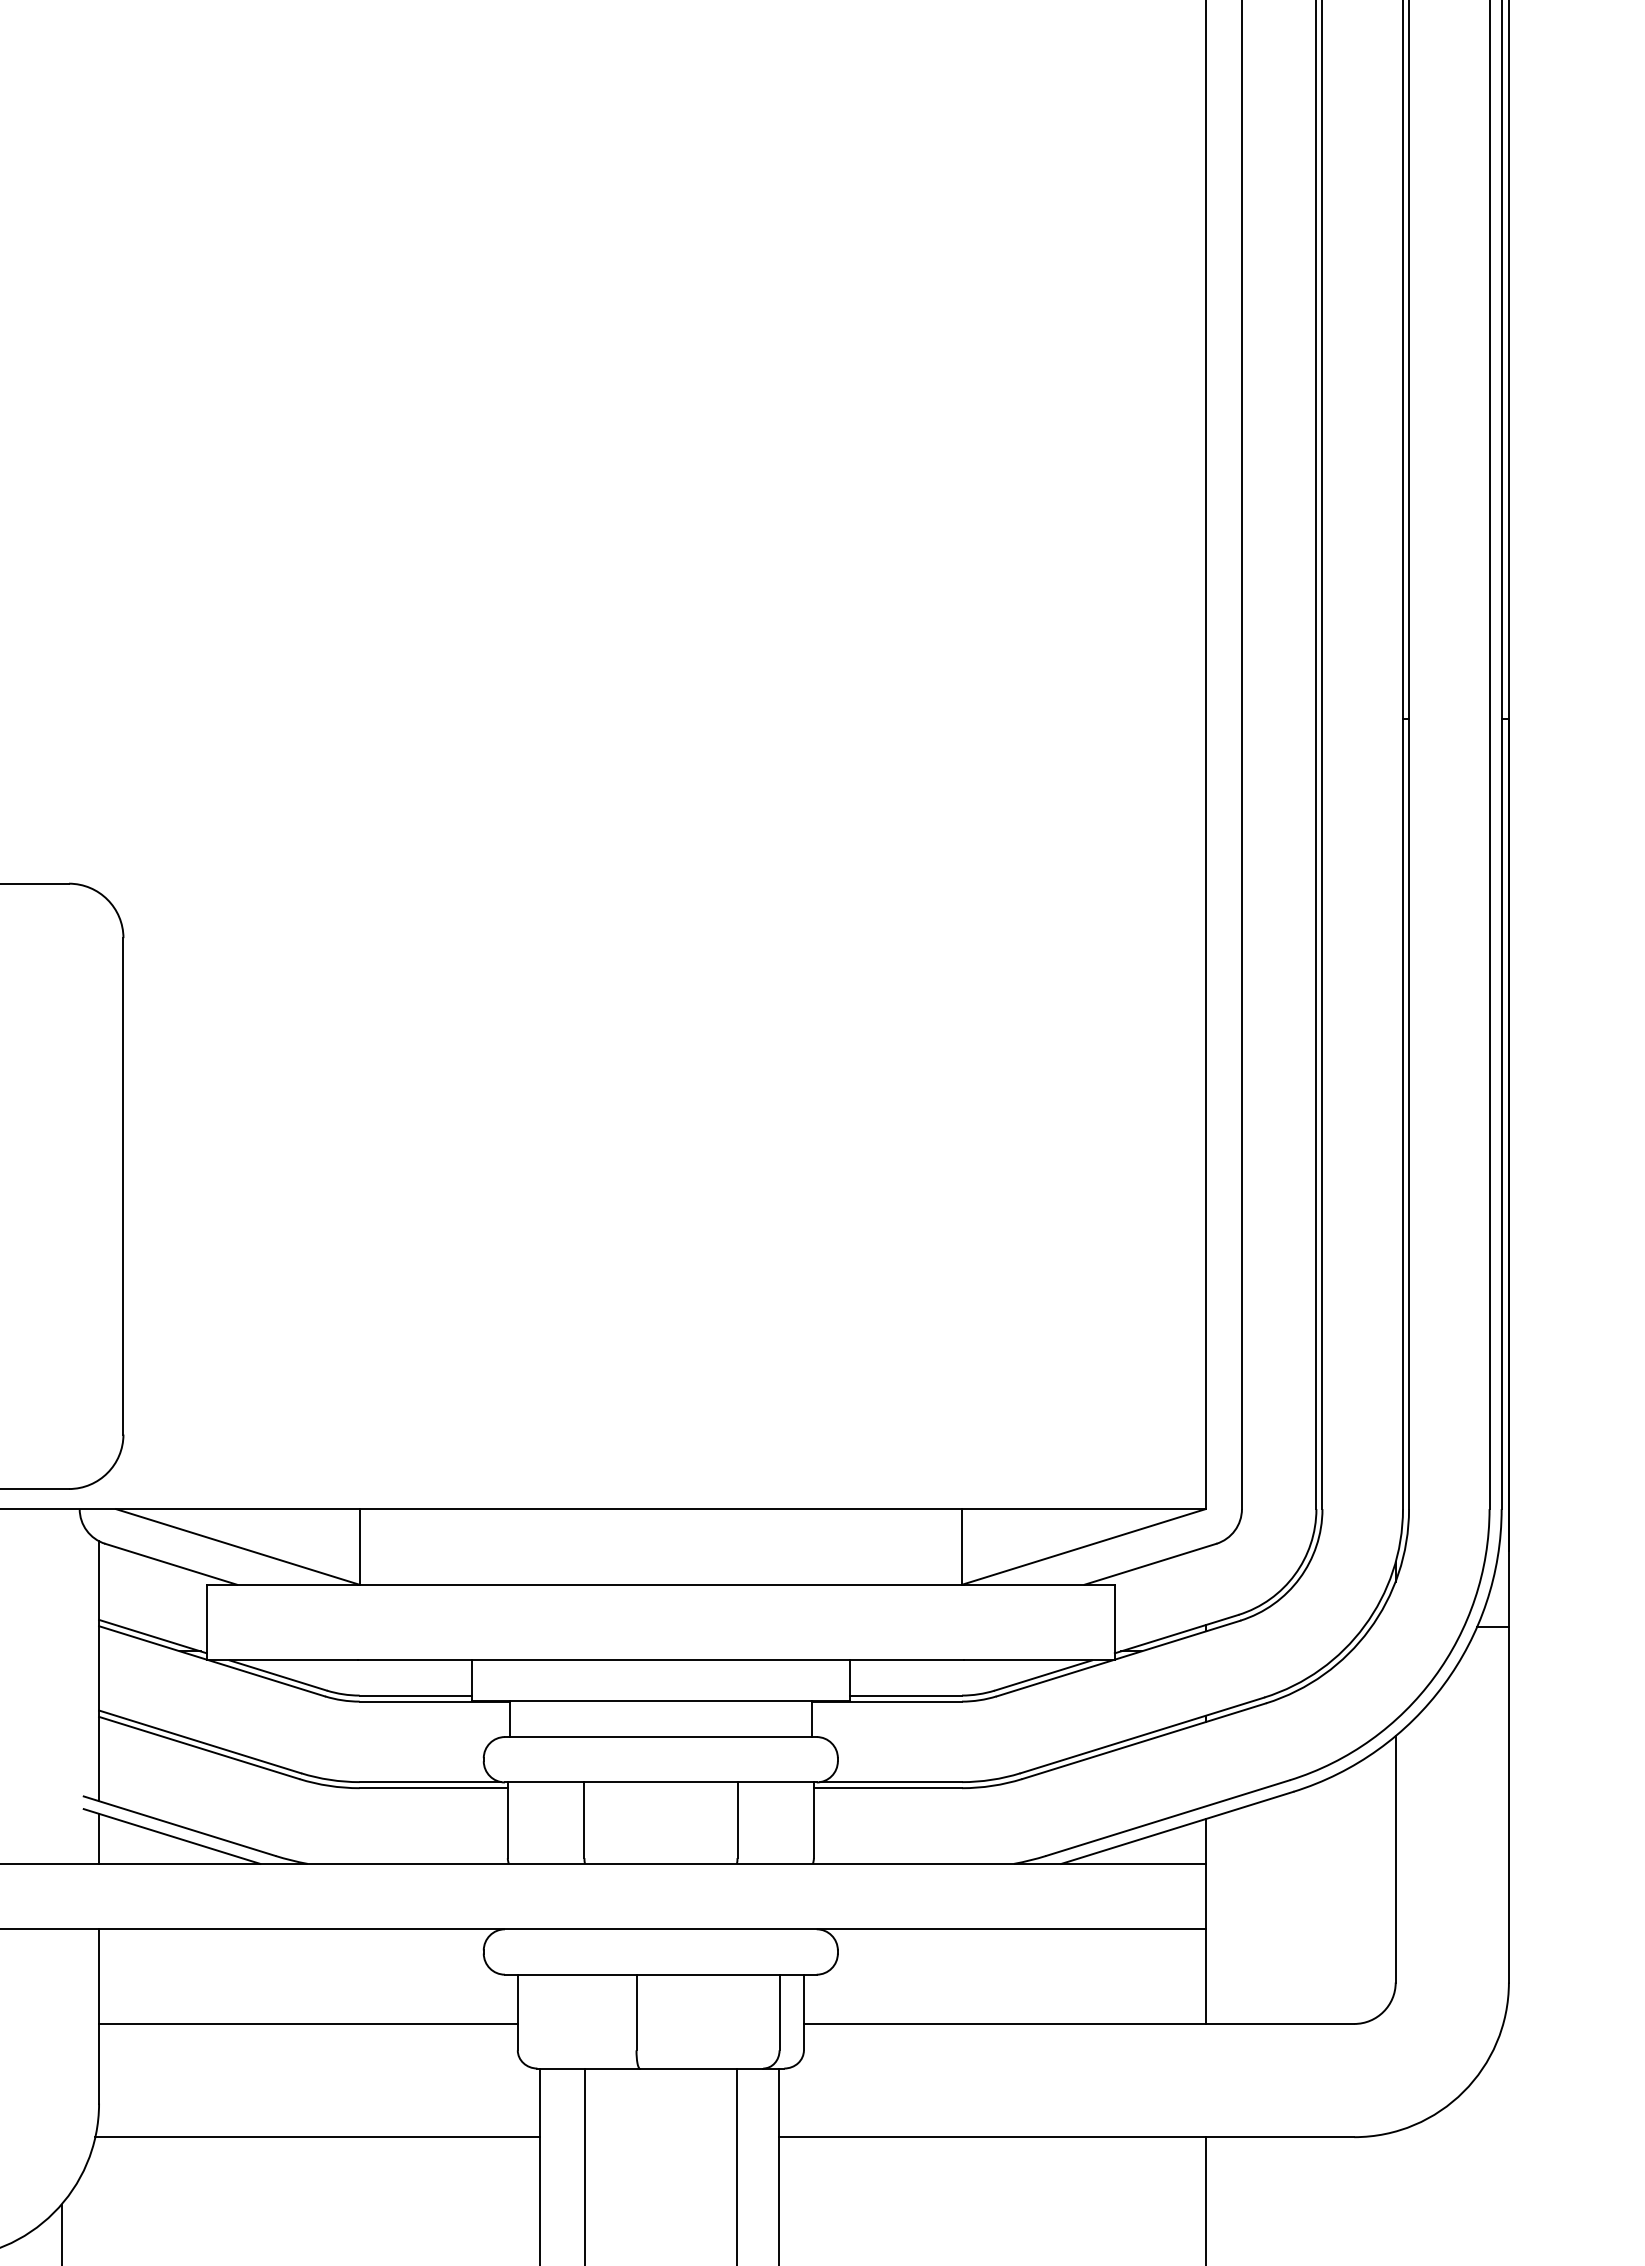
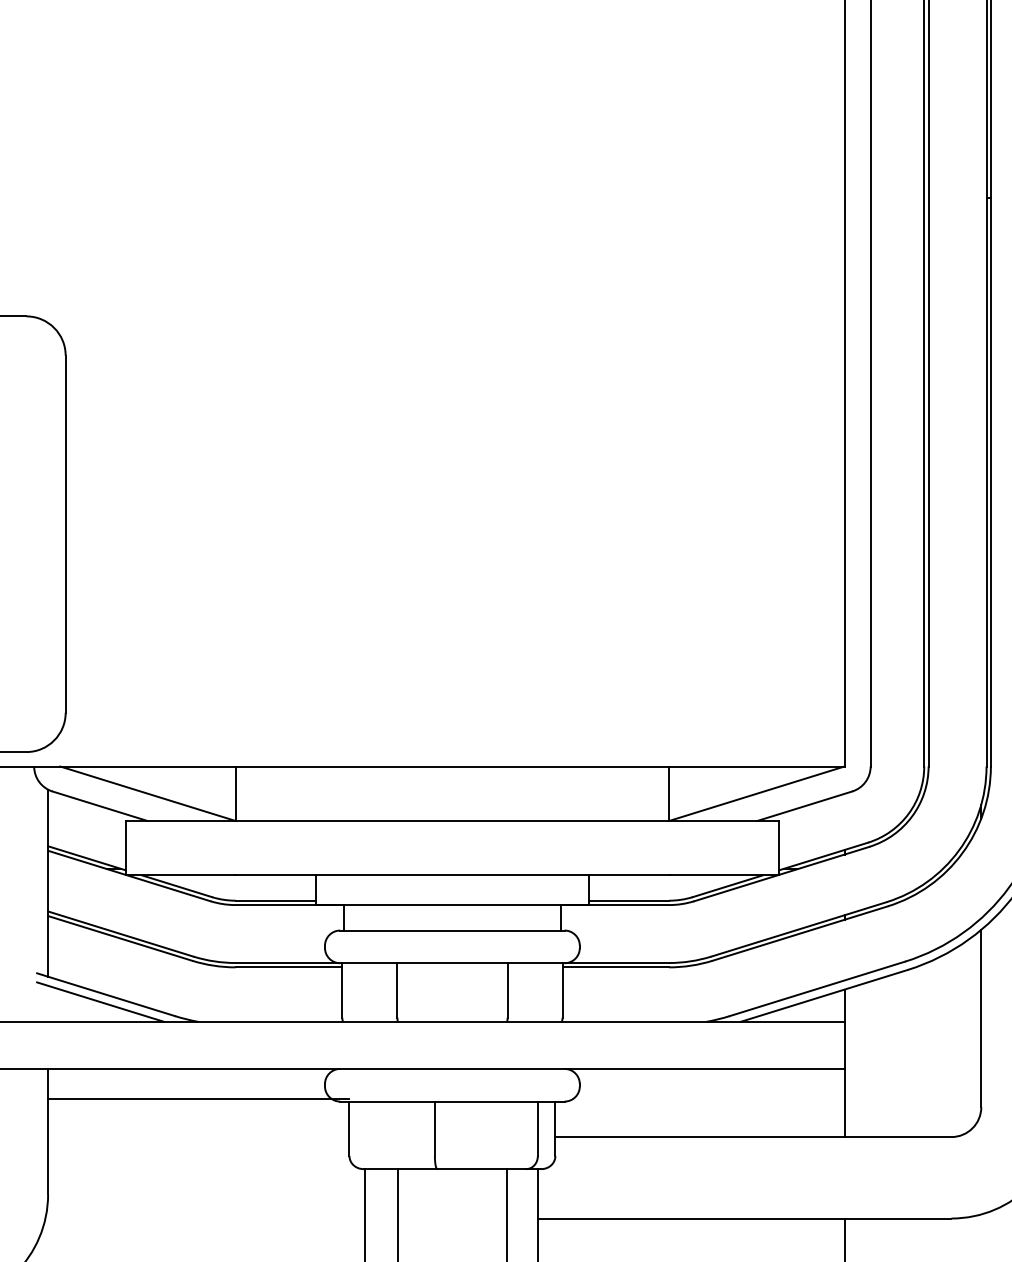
line: (99, 1838) -> (48, 1003), removed
line: (308, 2023) -> (198, 1098), moved
line: (317, 2137) -> (205, 1218), removed

